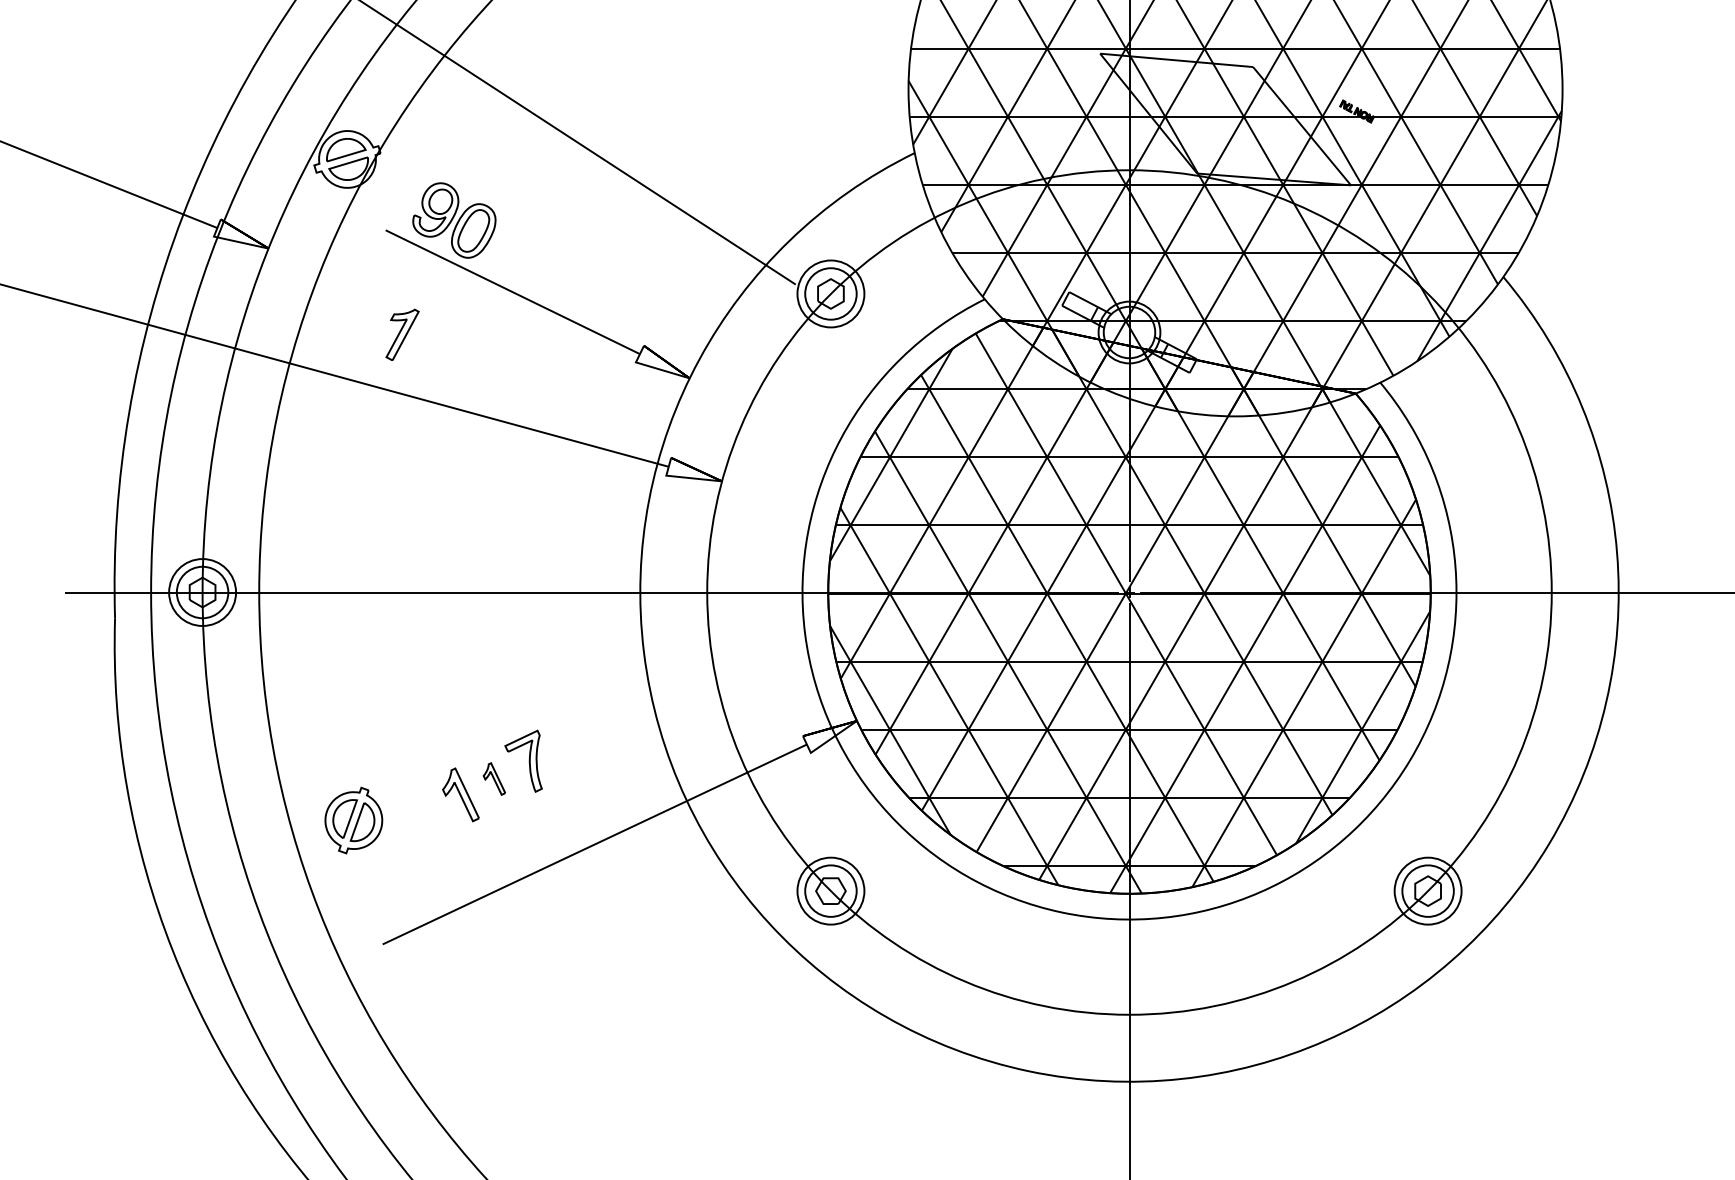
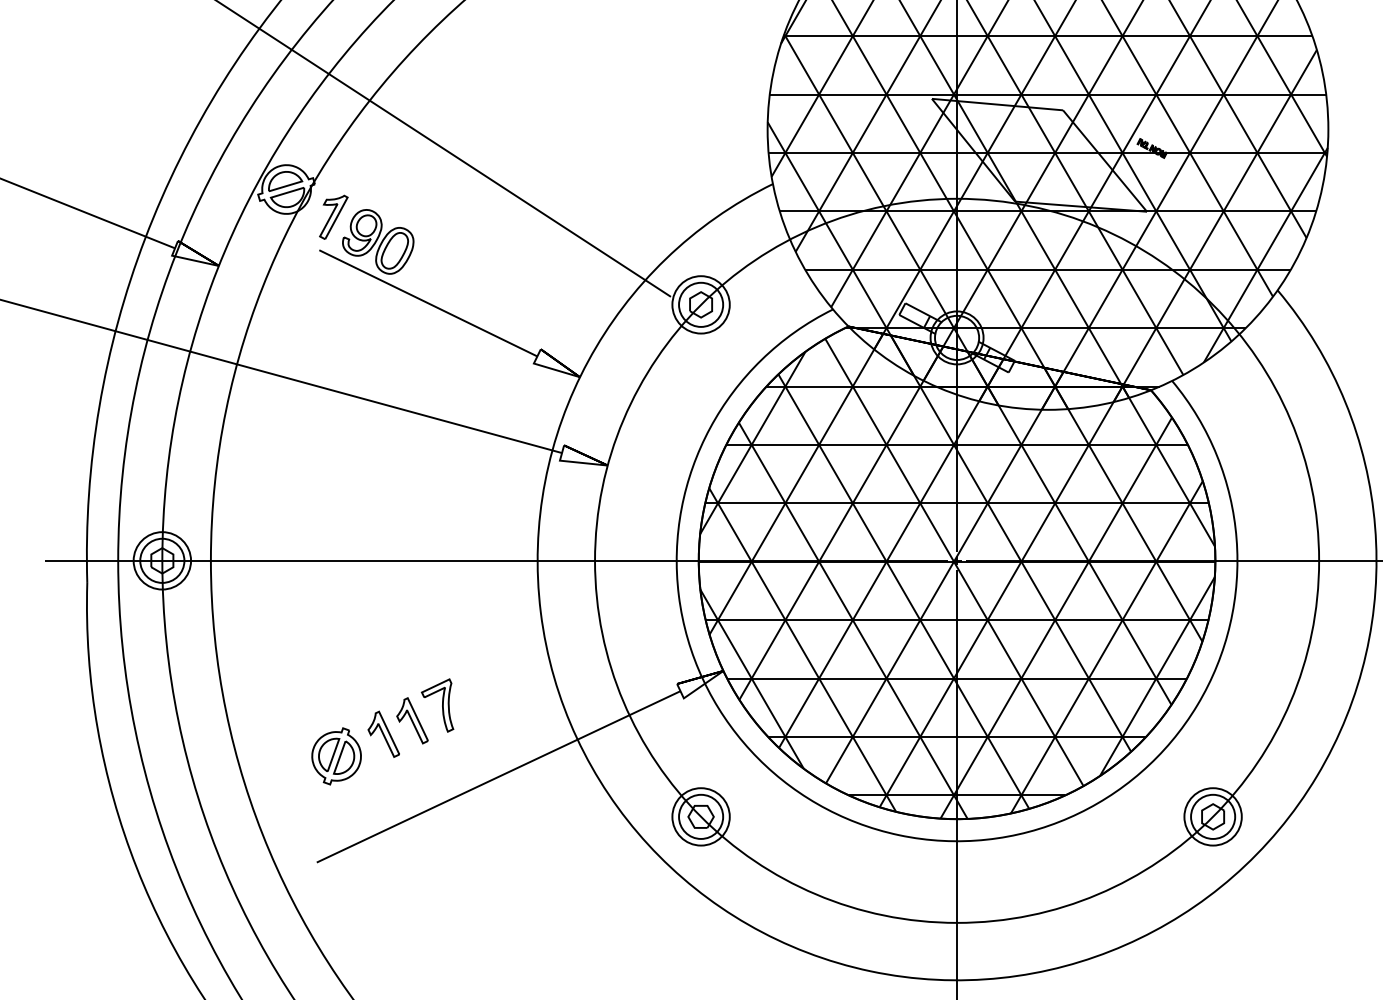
part: (402, 334) -> (333, 217), moved
part: (494, 778) -> (412, 720), size x1.67
part: (353, 820) -> (336, 756), moved

